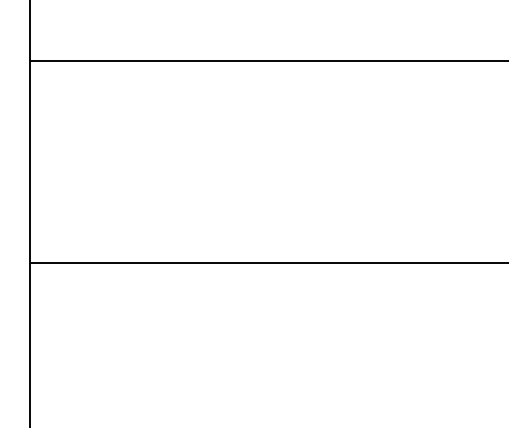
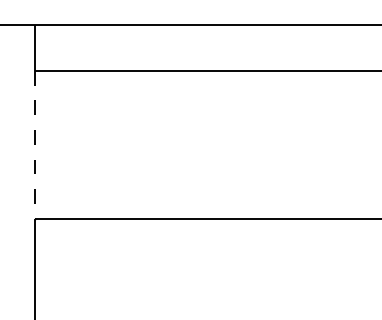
line: (29, 161) -> (35, 144), solid -> dashed

